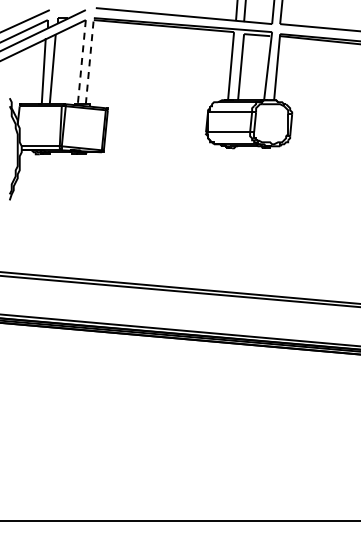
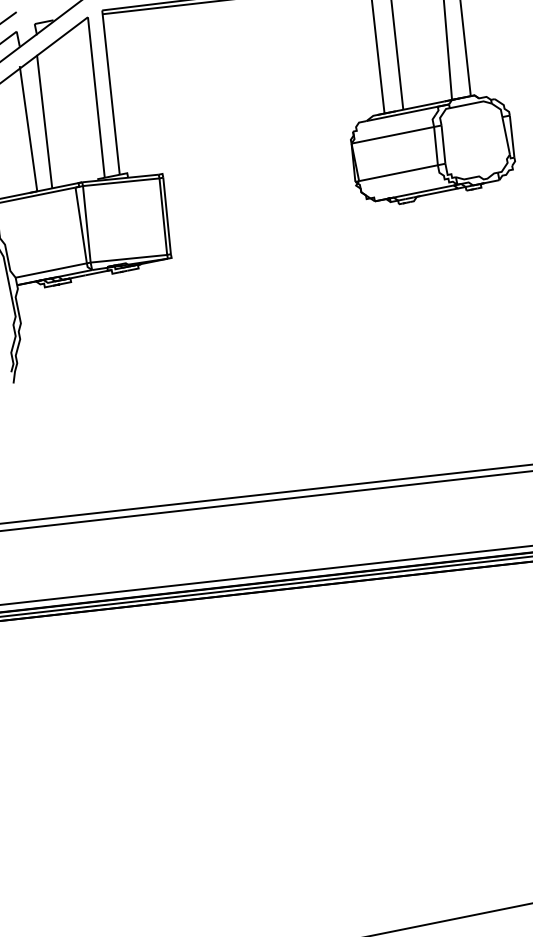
line: (89, 60) -> (110, 91), dashed -> solid
line: (81, 62) -> (95, 98), dashed -> solid

